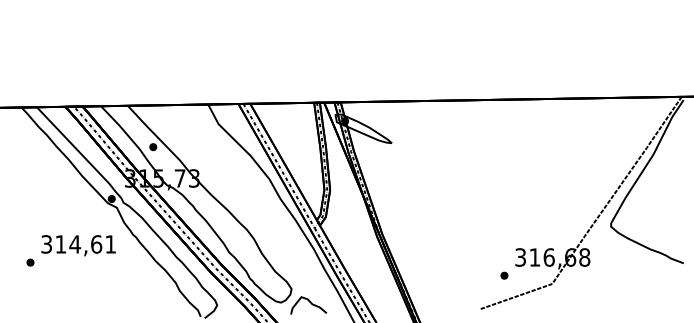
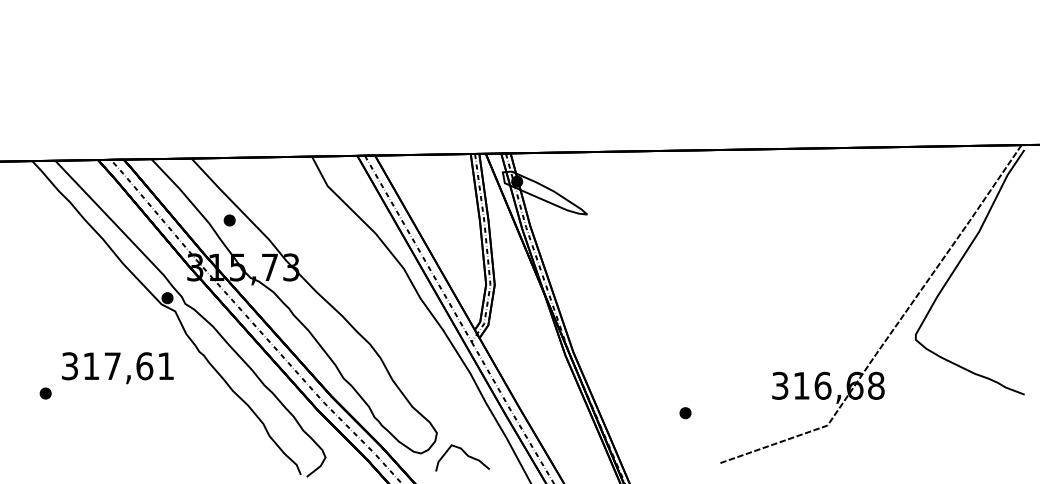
text: (75, 244) -> (113, 366), 314,61 -> 317,61
part: (504, 275) -> (685, 412), moved

